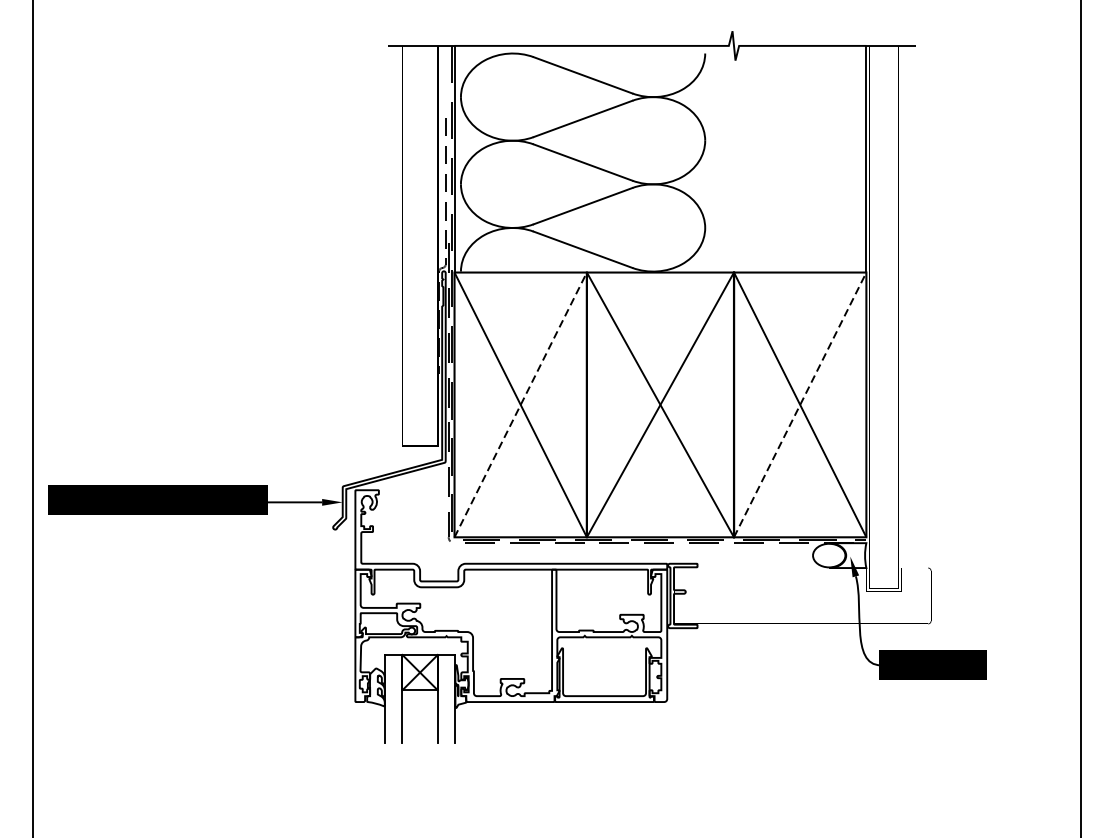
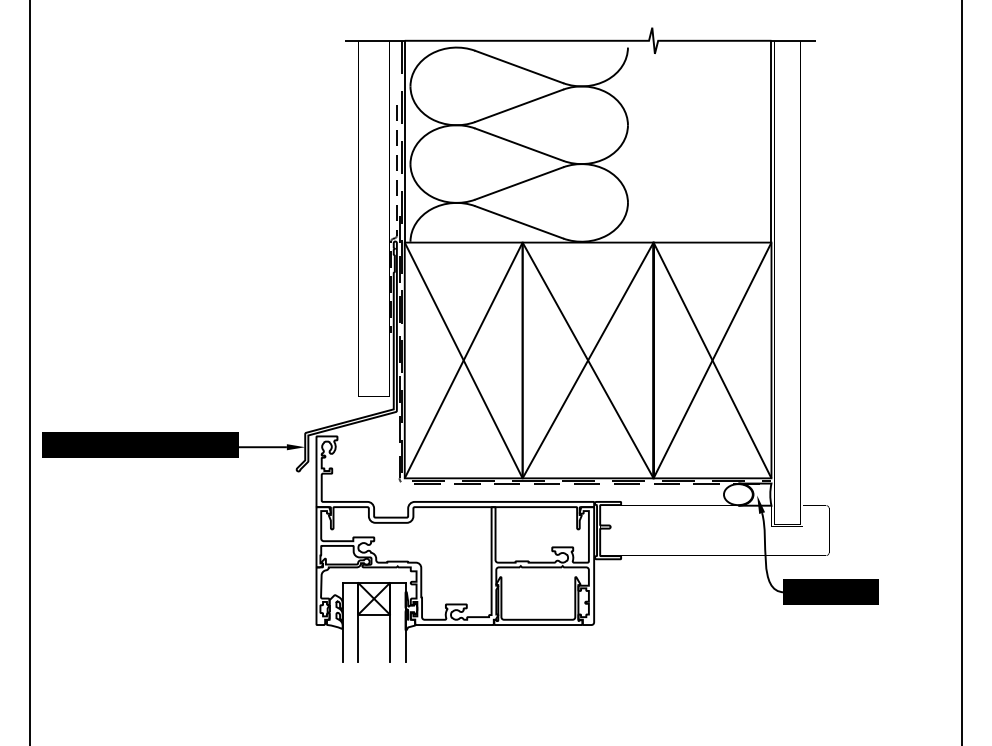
line: (520, 404) -> (463, 360), dashed -> solid
line: (800, 404) -> (712, 360), dashed -> solid

